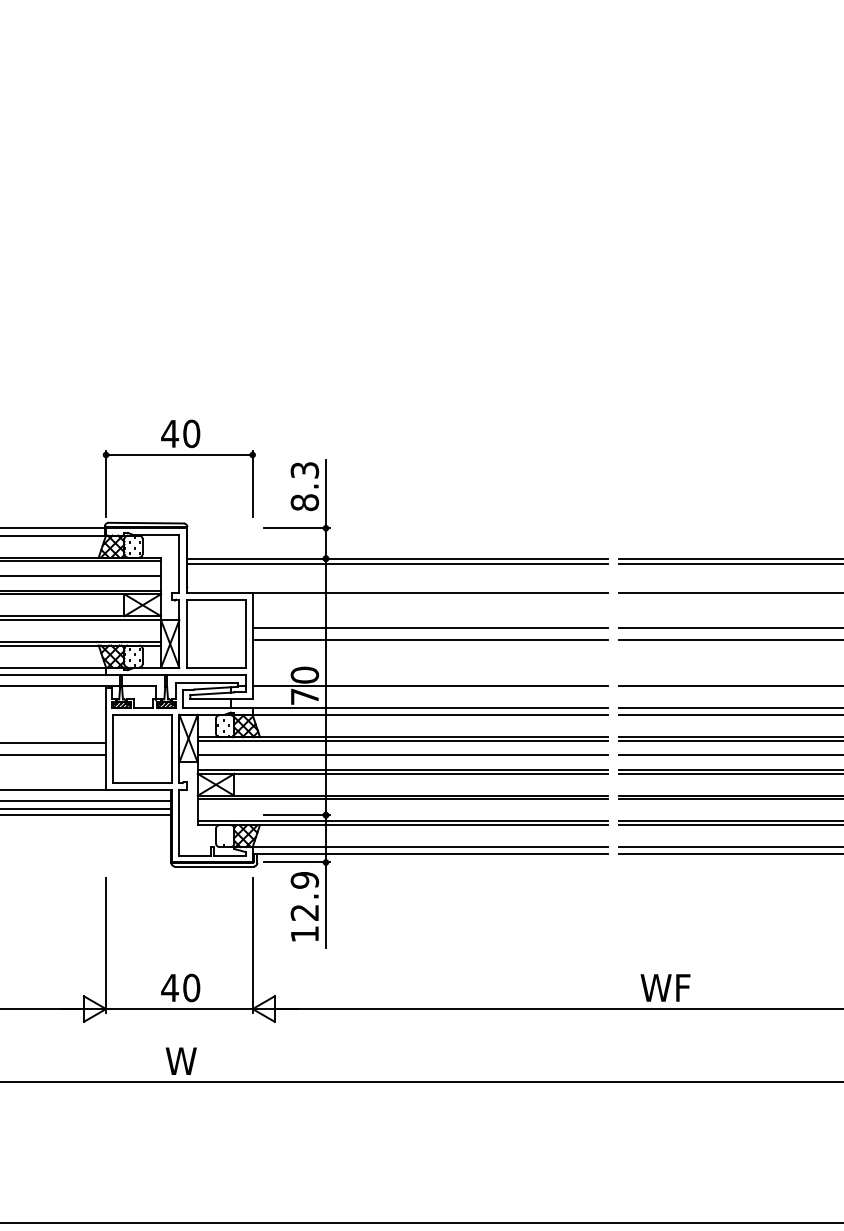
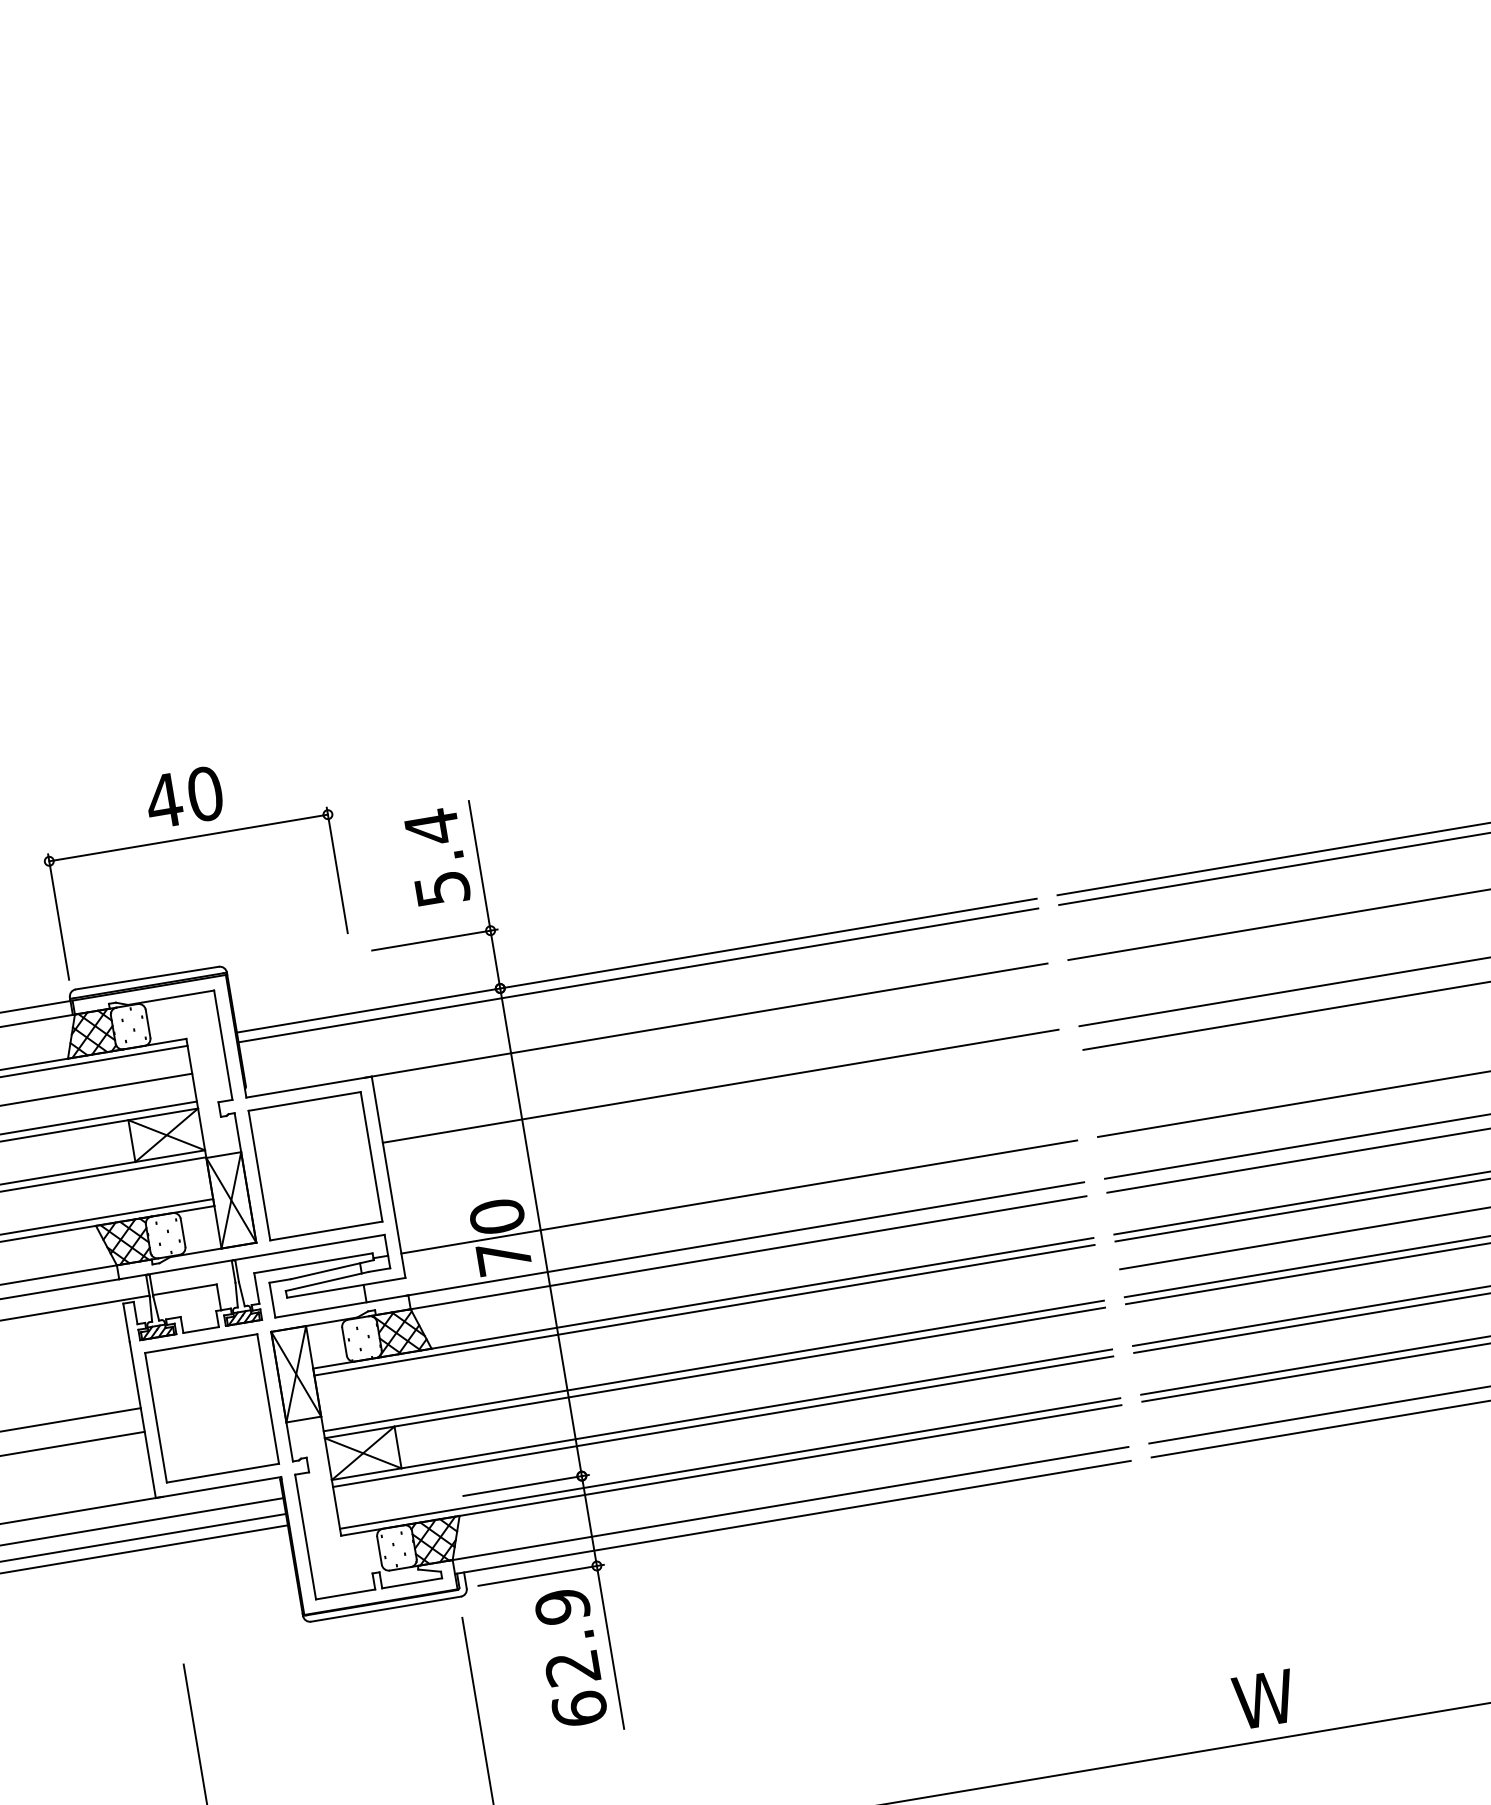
text: (304, 486) -> (436, 858), 8.3 -> 5.4
line: (430, 640) -> (725, 1110), removed
line: (402, 755) -> (708, 1338), removed
text: (304, 933) -> (578, 1707), 12.9 -> 62.9
text: (683, 987) -> (1316, 1689), WF -> W

